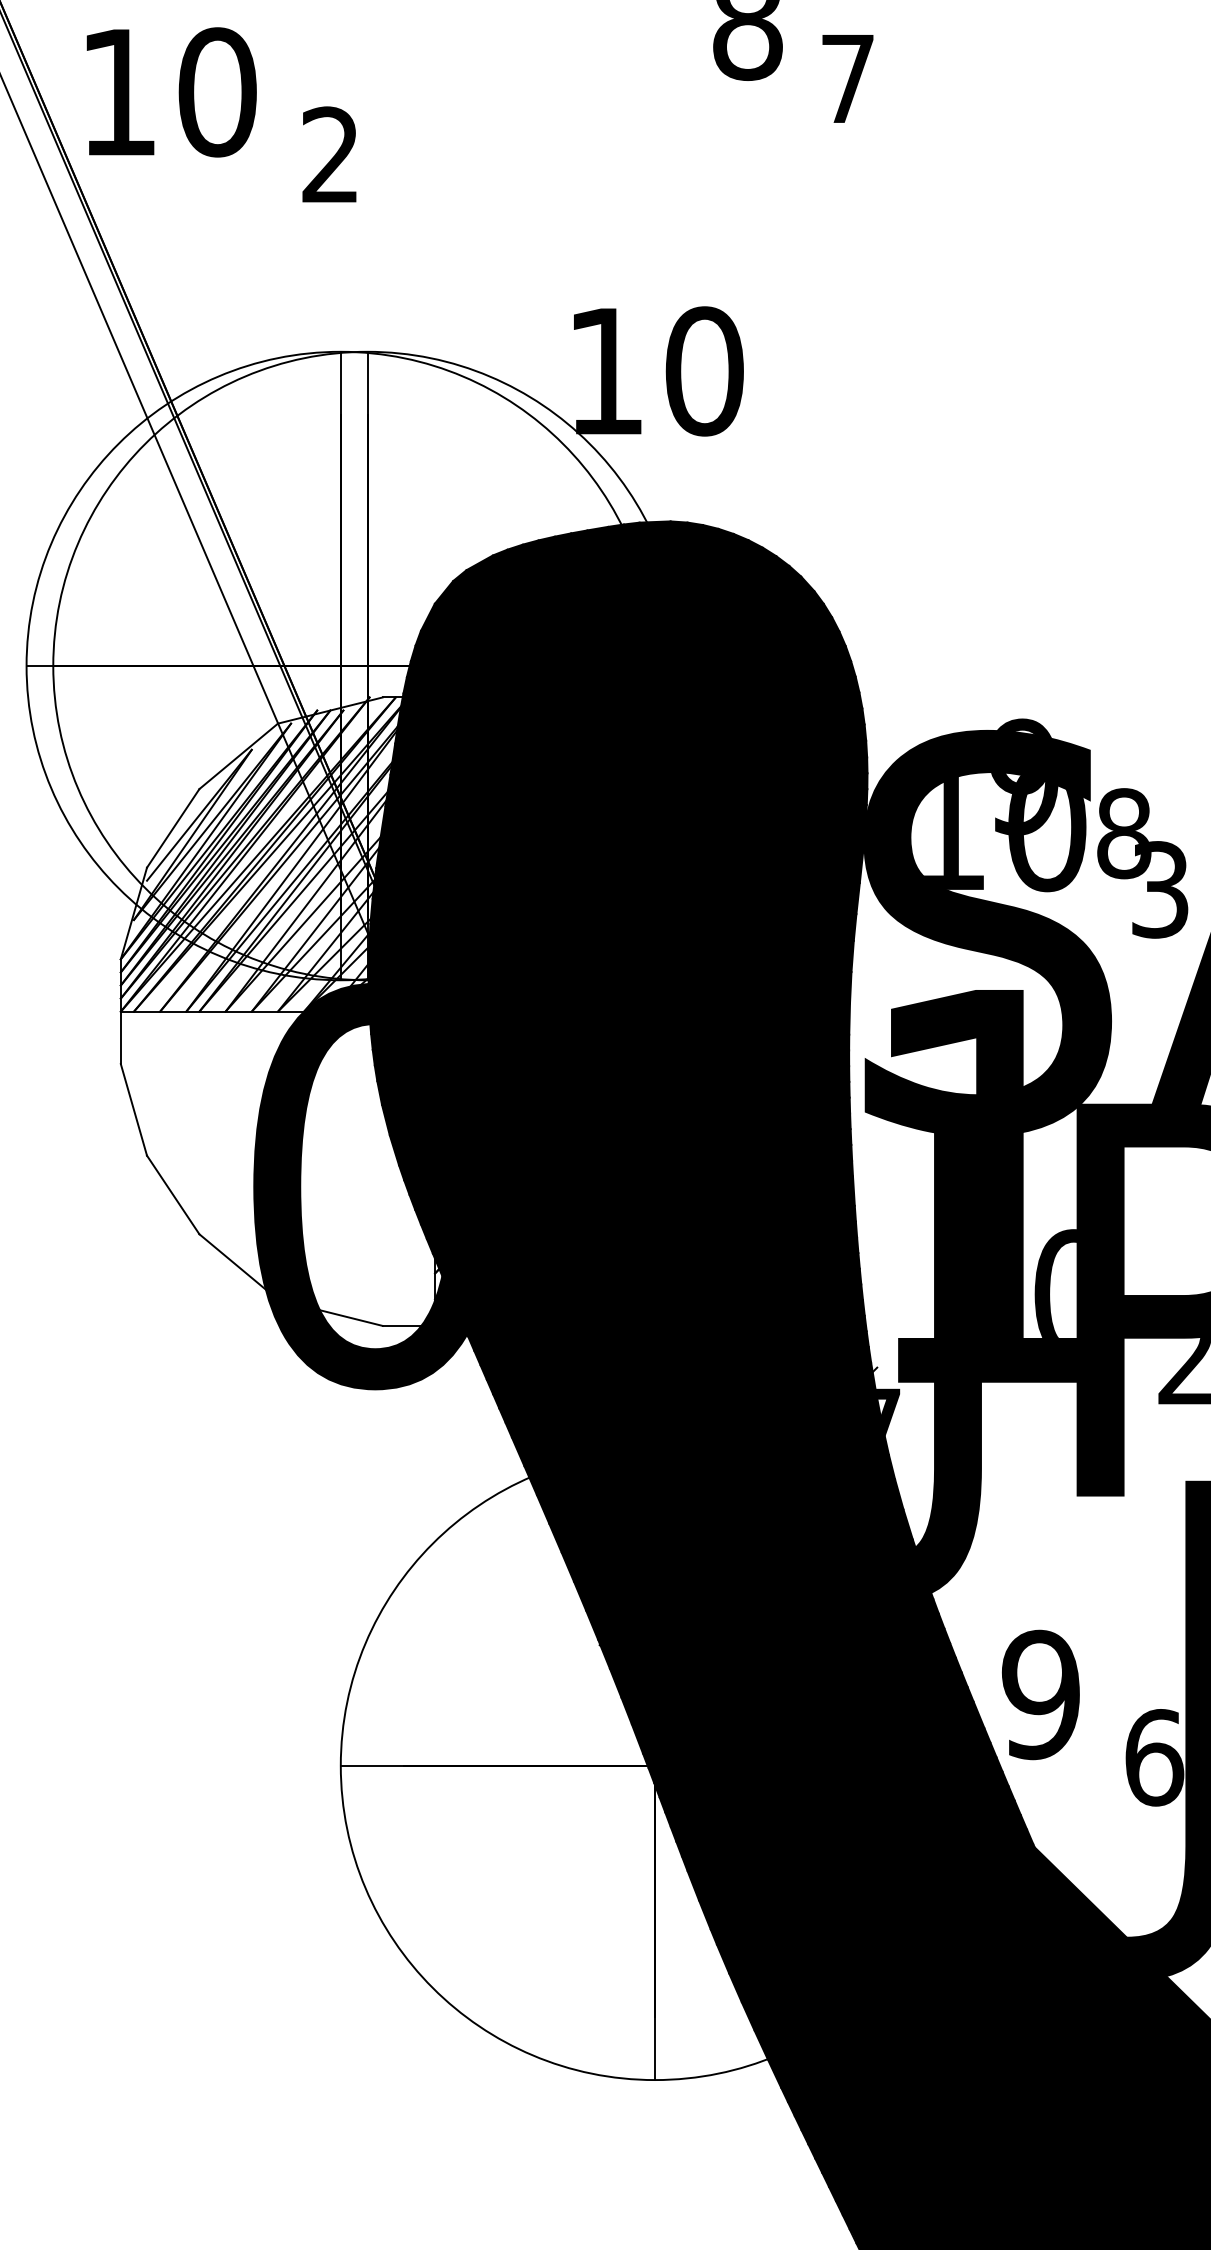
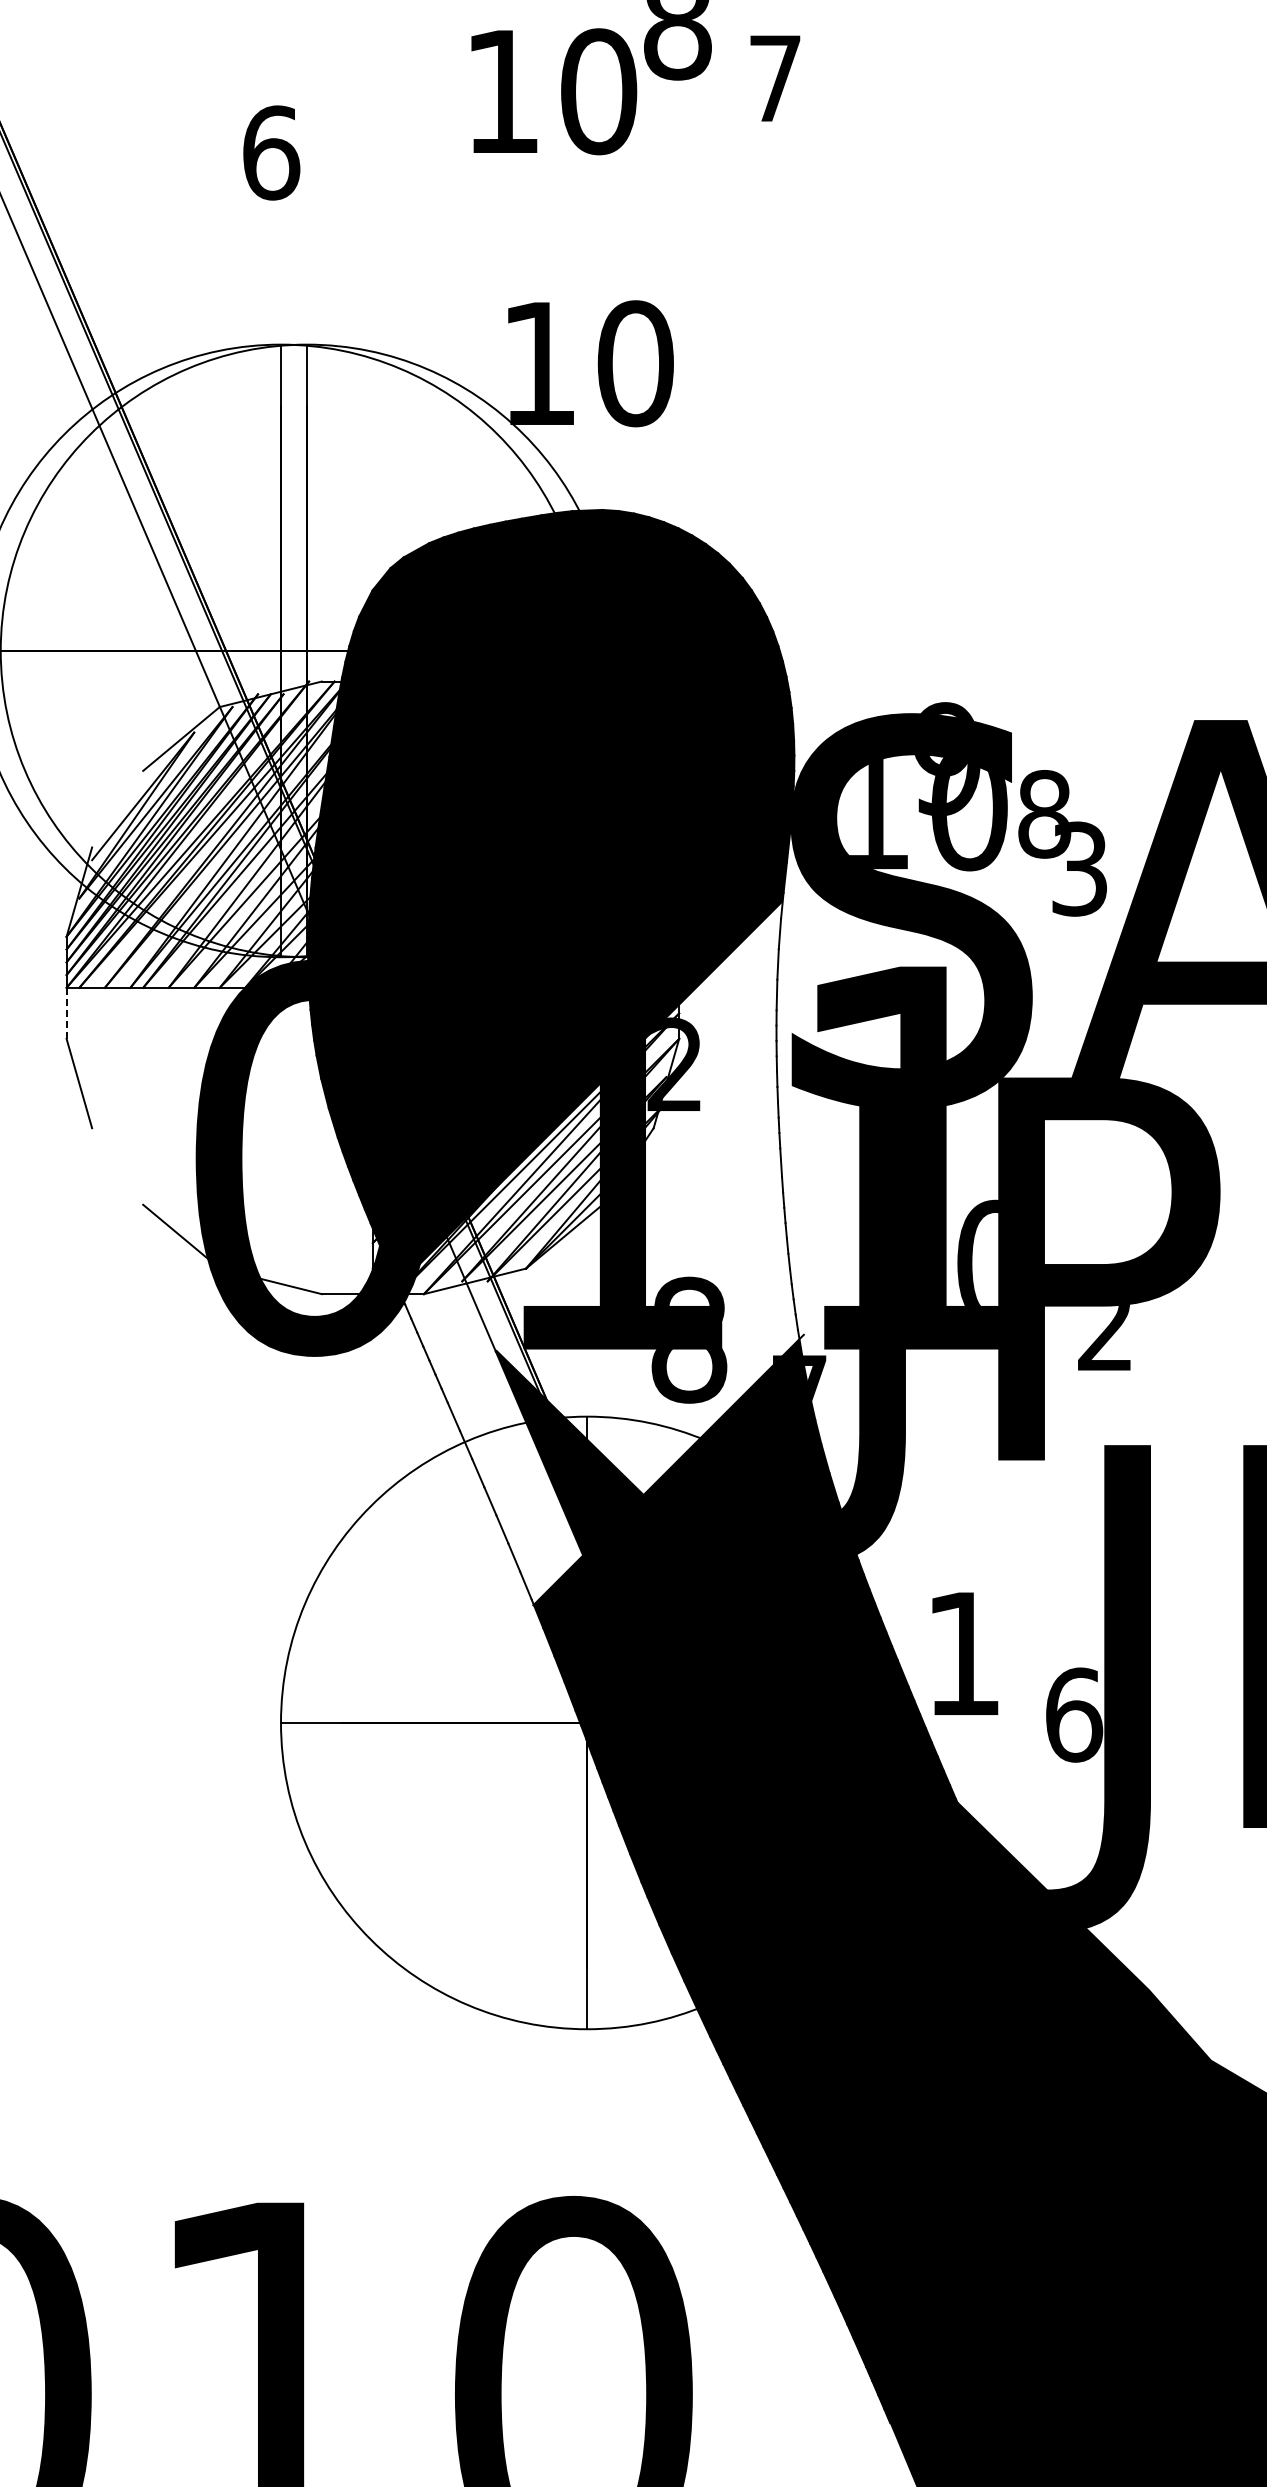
text: (172, 92) -> (554, 91), moved
text: (331, 154) -> (271, 152), 2 -> 6
line: (173, 827) -> (117, 808), removed
line: (120, 1038) -> (66, 1013), solid -> dashed
line: (173, 1194) -> (117, 1166), removed
fill: (666, 1283) -> (598, 1252), removed
text: (1040, 1694) -> (963, 1653), 9 -> 1

